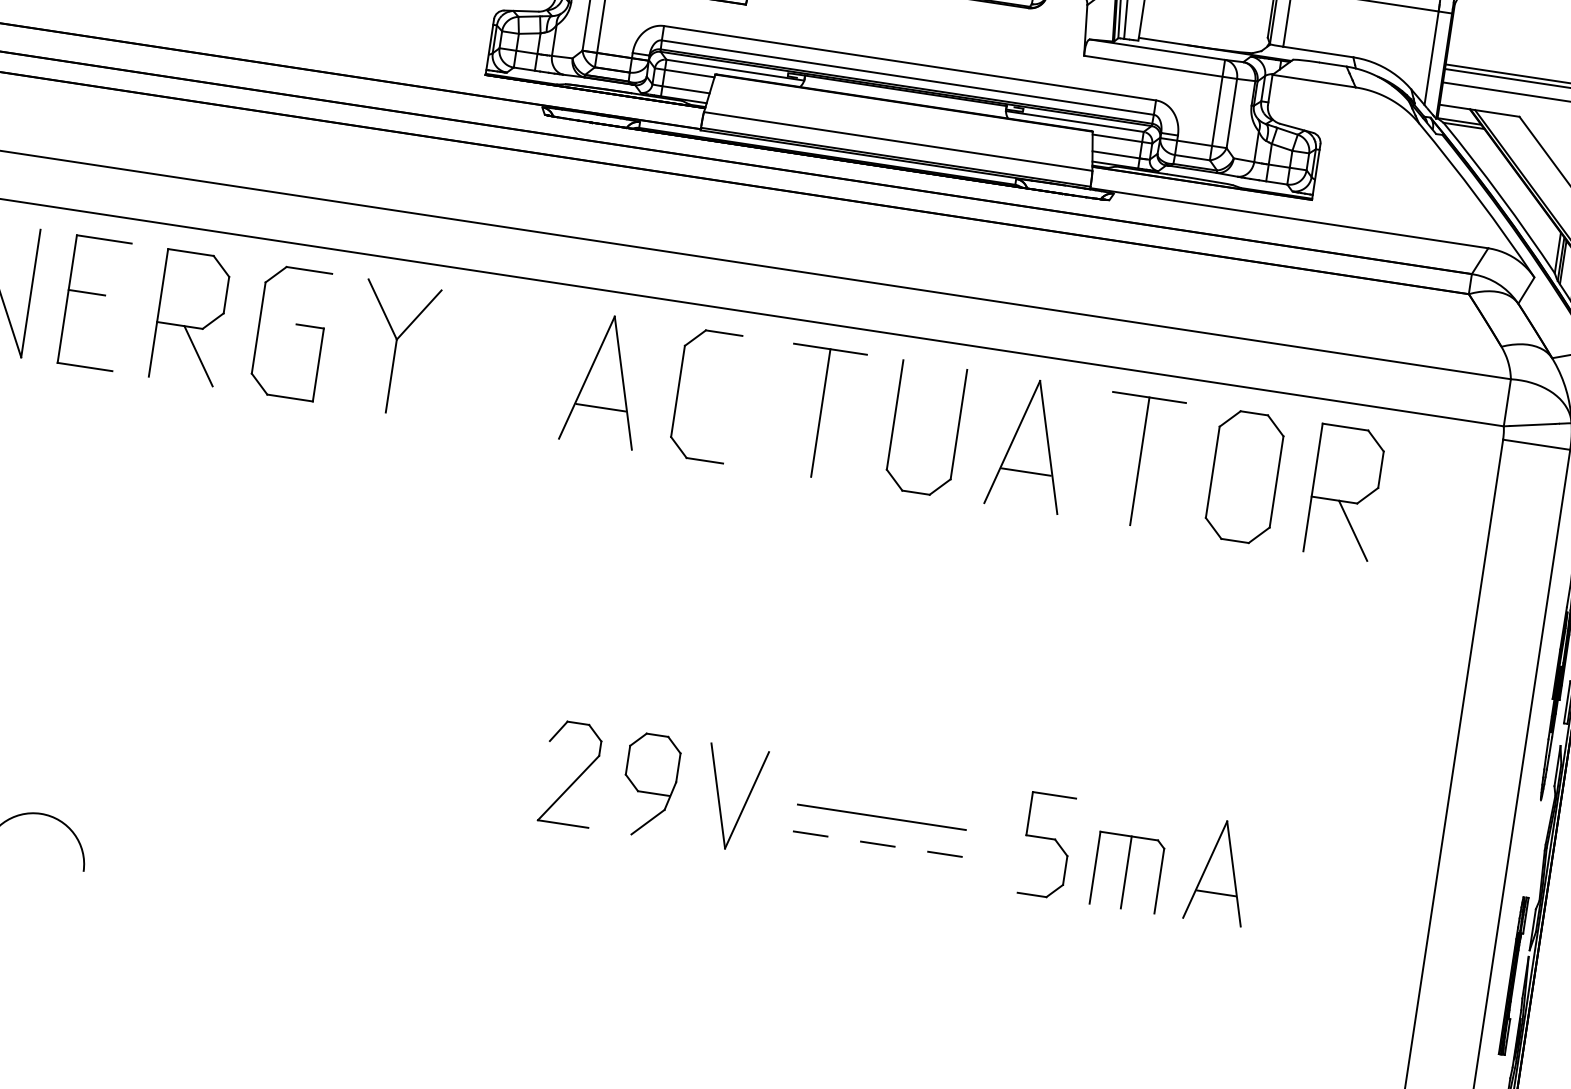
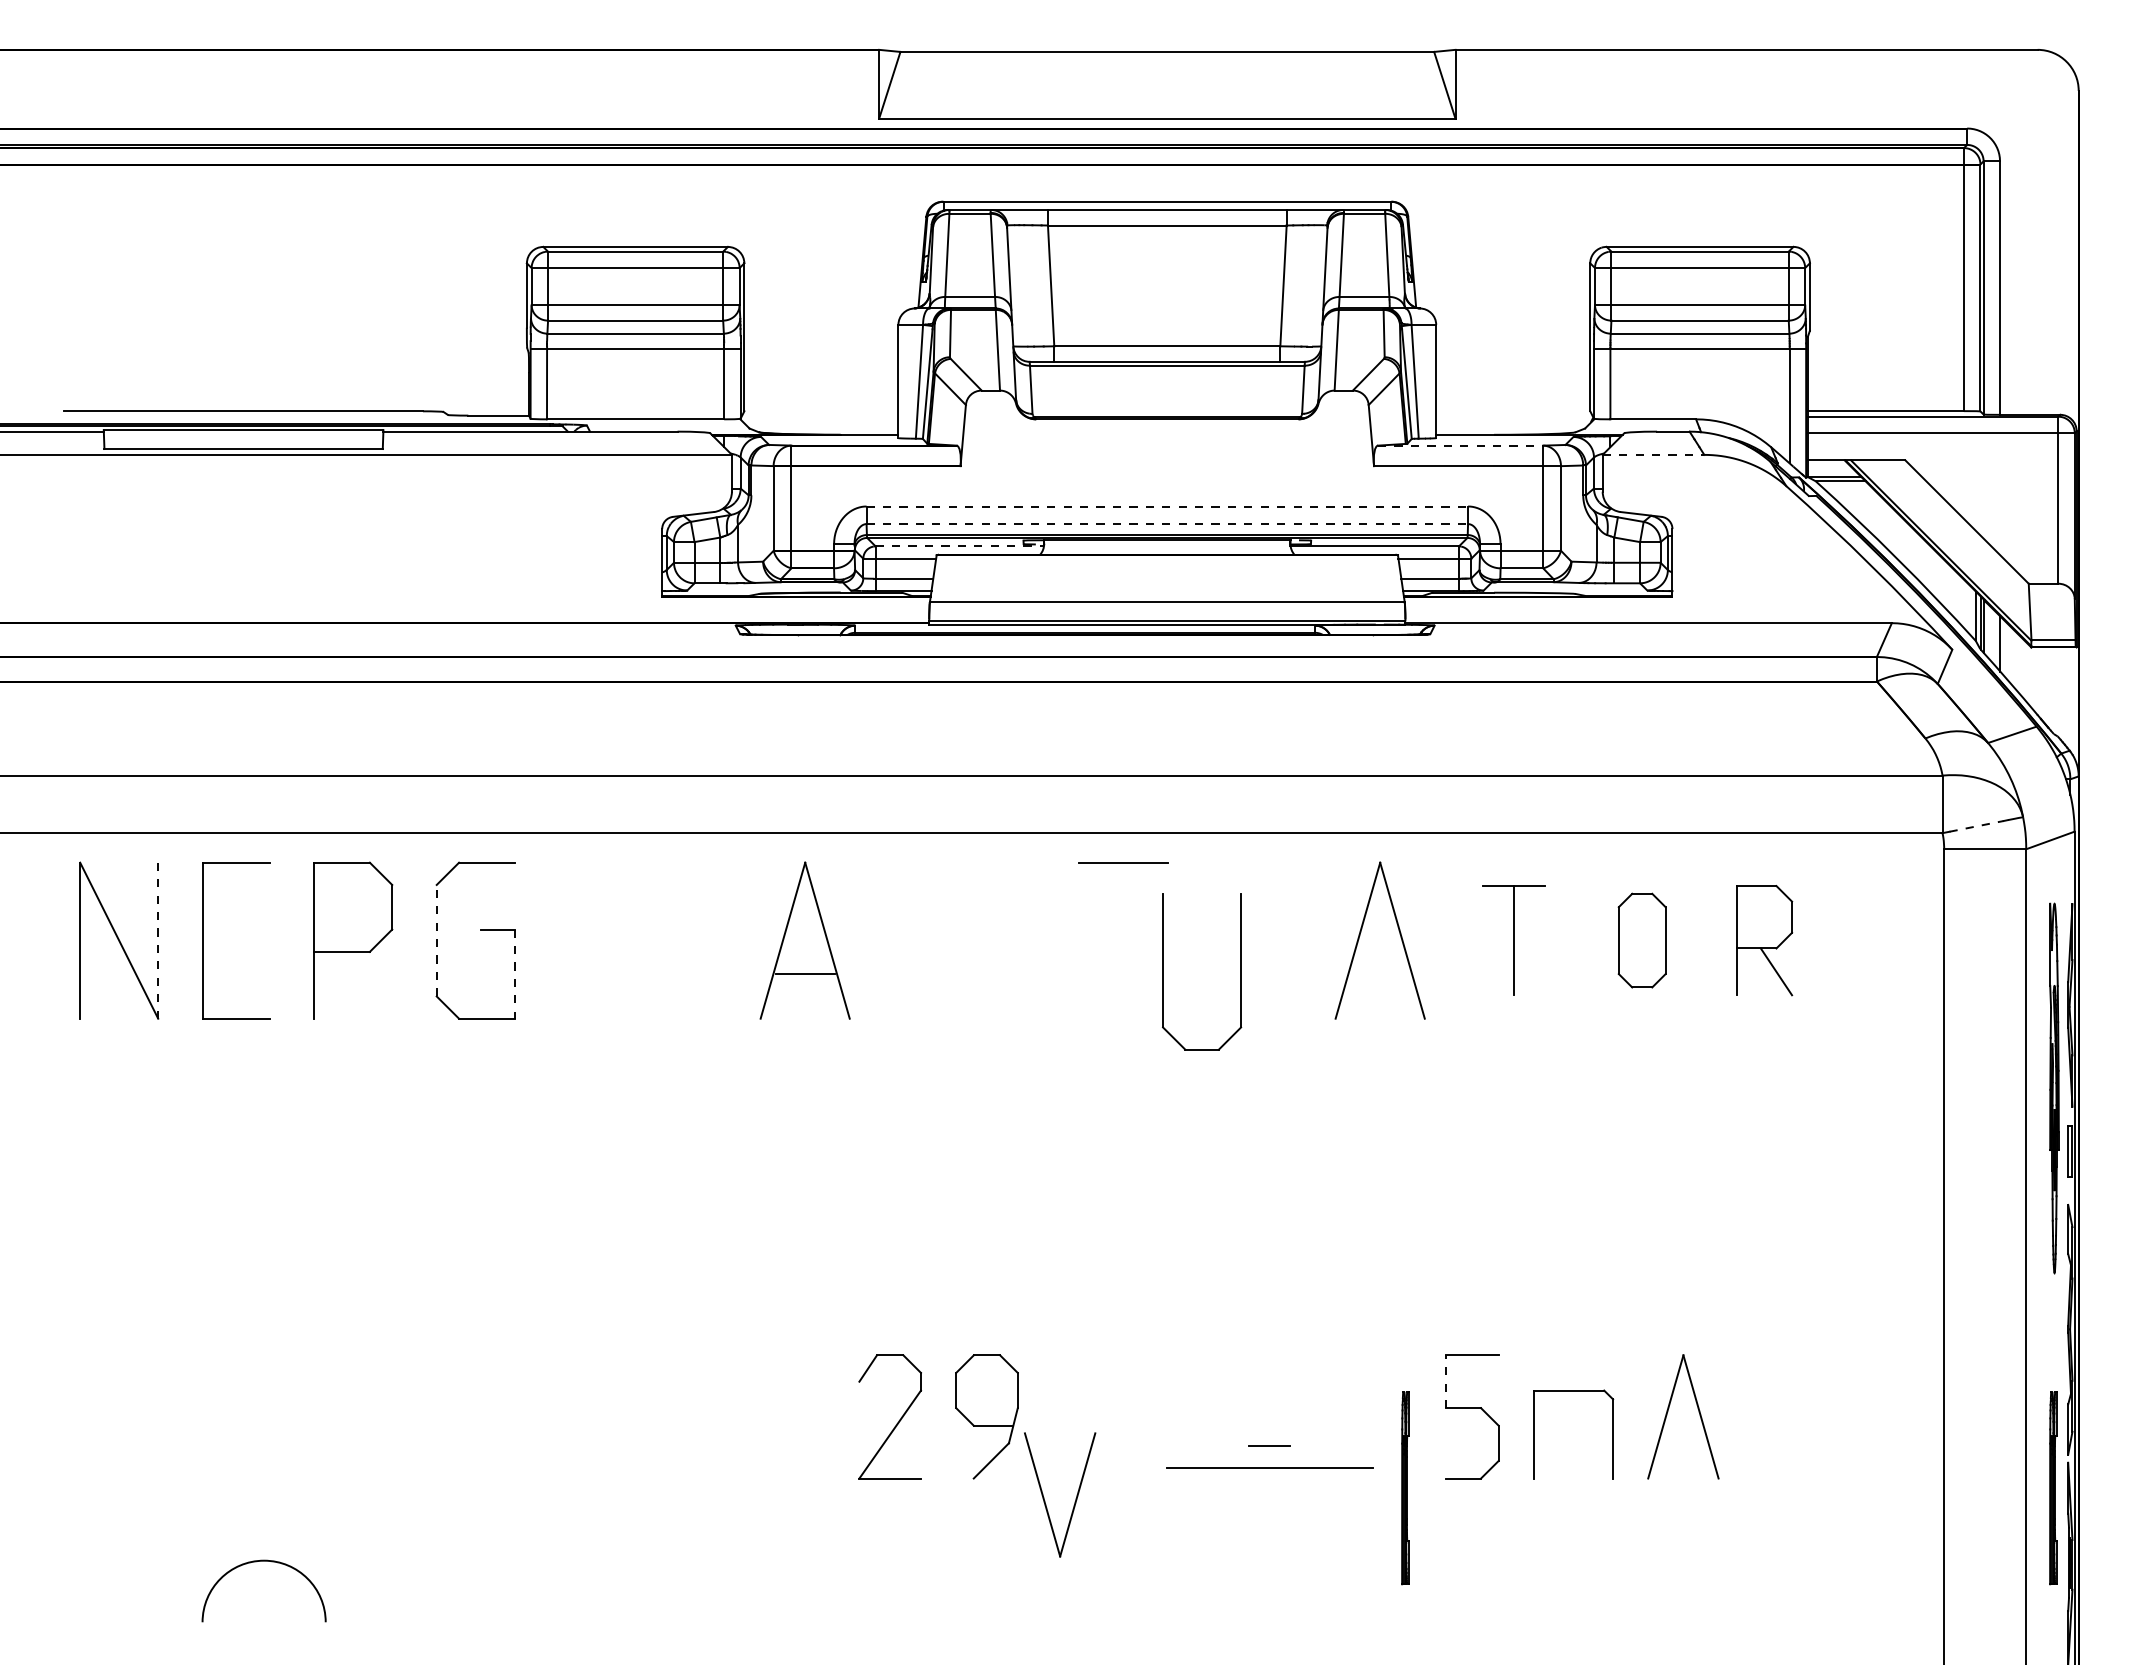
line: (1157, 49) -> (1460, 445), solid -> dashed
line: (910, 63) -> (1167, 506), solid -> dashed
line: (735, 70) -> (960, 546), solid -> dashed
line: (907, 77) -> (1167, 524), solid -> dashed
line: (1314, 80) -> (1653, 454), solid -> dashed
line: (86, 292) -> (224, 929), removed
line: (31, 293) -> (158, 940), solid -> dashed
line: (258, 327) -> (436, 940), solid -> dashed
part: (395, 348) -> (603, 940), removed
line: (198, 355) -> (369, 984), removed
line: (318, 365) -> (514, 974), solid -> dashed
part: (604, 380) -> (804, 940), moved
part: (678, 391) -> (949, 940), removed
line: (820, 412) -> (1123, 940), removed
line: (1532, 425) -> (1976, 826), solid -> dashed
part: (957, 433) -> (1240, 971), moved
part: (1139, 461) -> (1513, 940), size x0.7
line: (1025, 472) -> (1379, 974), removed
part: (1245, 477) -> (1642, 940), size x0.6
part: (1344, 492) -> (1764, 940), size x0.7
part: (744, 802) -> (1075, 1498), moved
line: (1029, 813) -> (1445, 1381), solid -> dashed
line: (881, 816) -> (1269, 1467), moved
line: (810, 833) -> (1187, 1445), removed
line: (944, 854) -> (1351, 1445), removed
line: (1126, 872) -> (1572, 1434), removed
line: (1215, 893) -> (1682, 1443), removed
part: (983, 895) -> (1405, 1488), added

